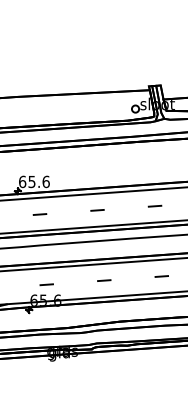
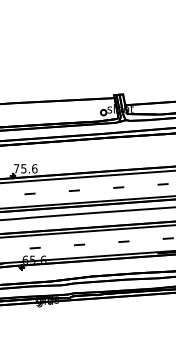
text: (22, 181) -> (16, 168), 65.6 -> 75.6

